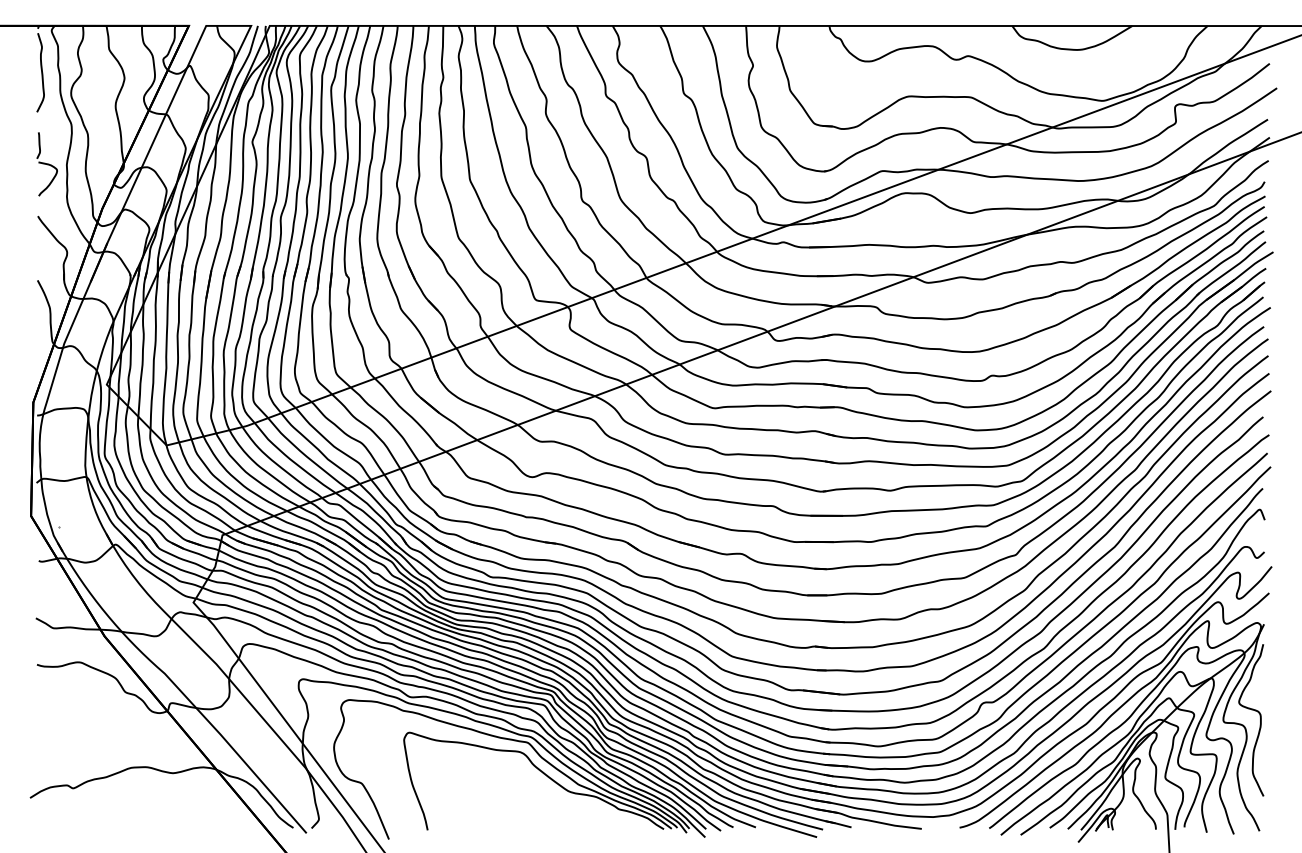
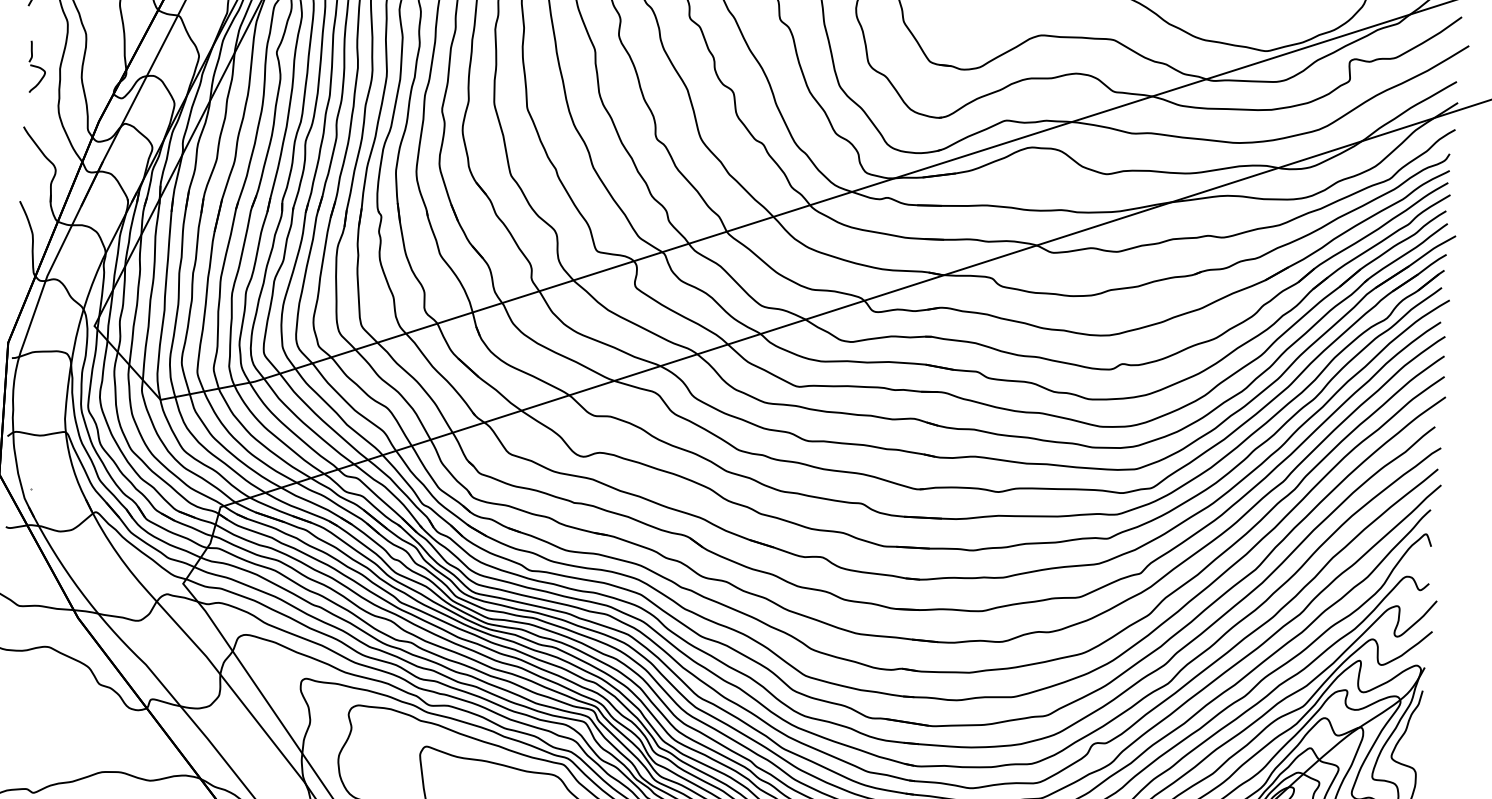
part: (46, 164) -> (36, 67), size x0.7

